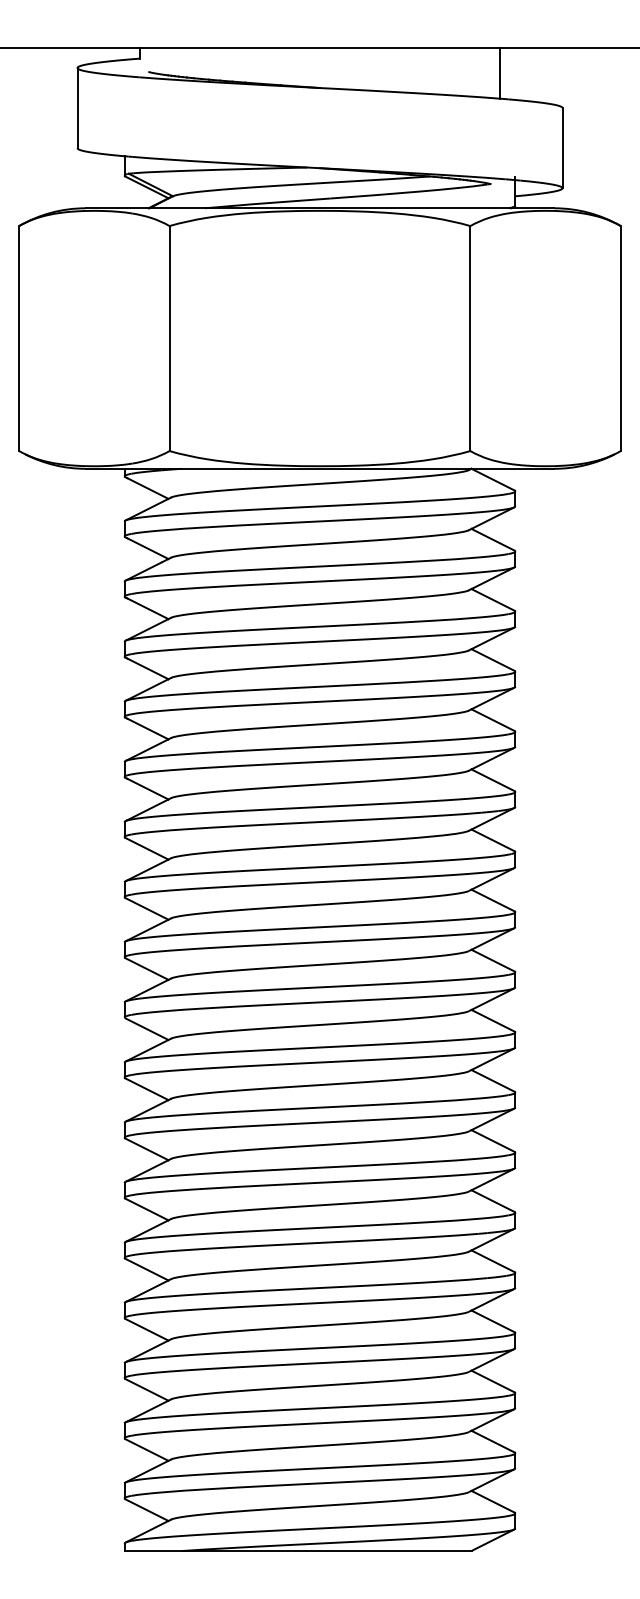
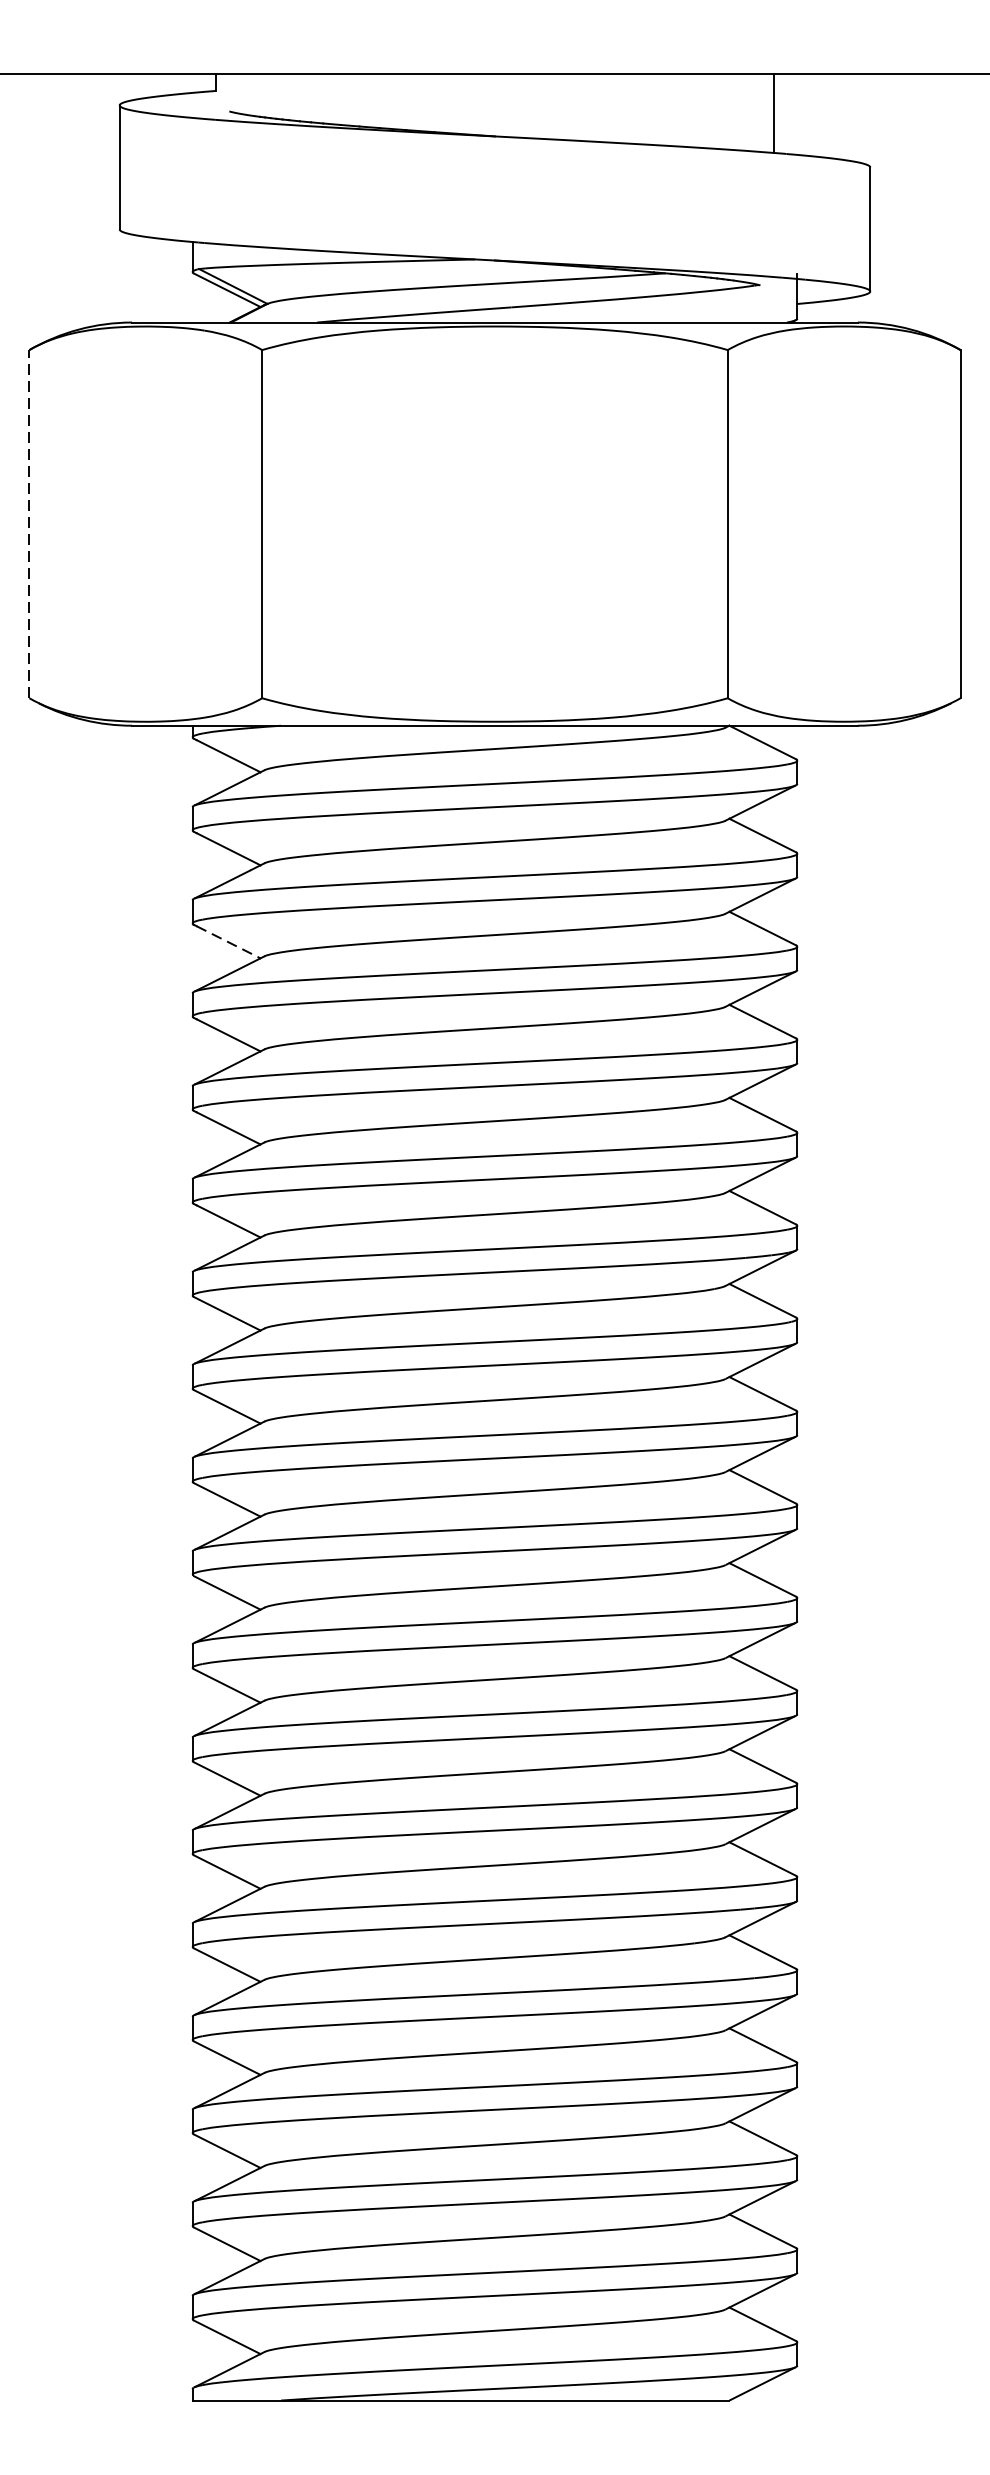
line: (19, 338) -> (29, 524), solid -> dashed
line: (148, 608) -> (229, 941), solid -> dashed

